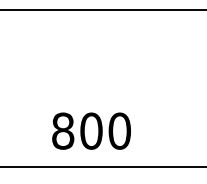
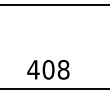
text: (91, 130) -> (48, 69), 800 -> 408

